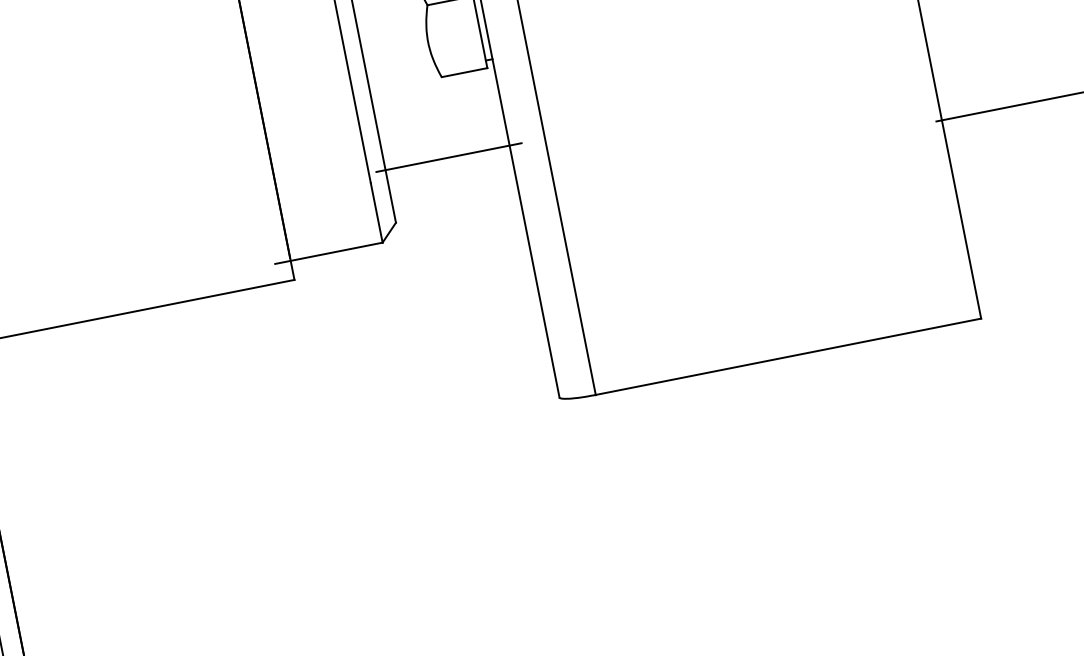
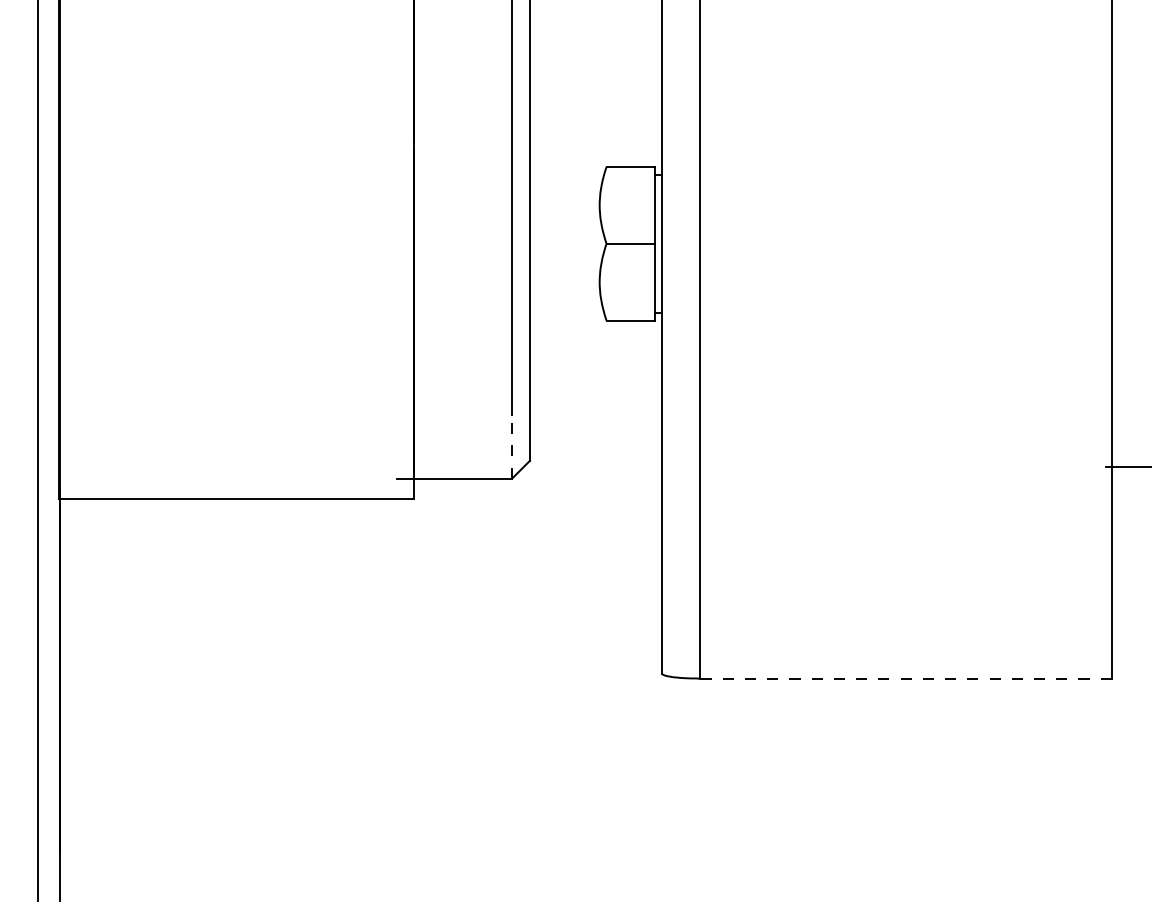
line: (448, 157) -> (597, 404), removed
line: (377, 212) -> (512, 446), solid -> dashed
line: (788, 356) -> (905, 678), solid -> dashed

